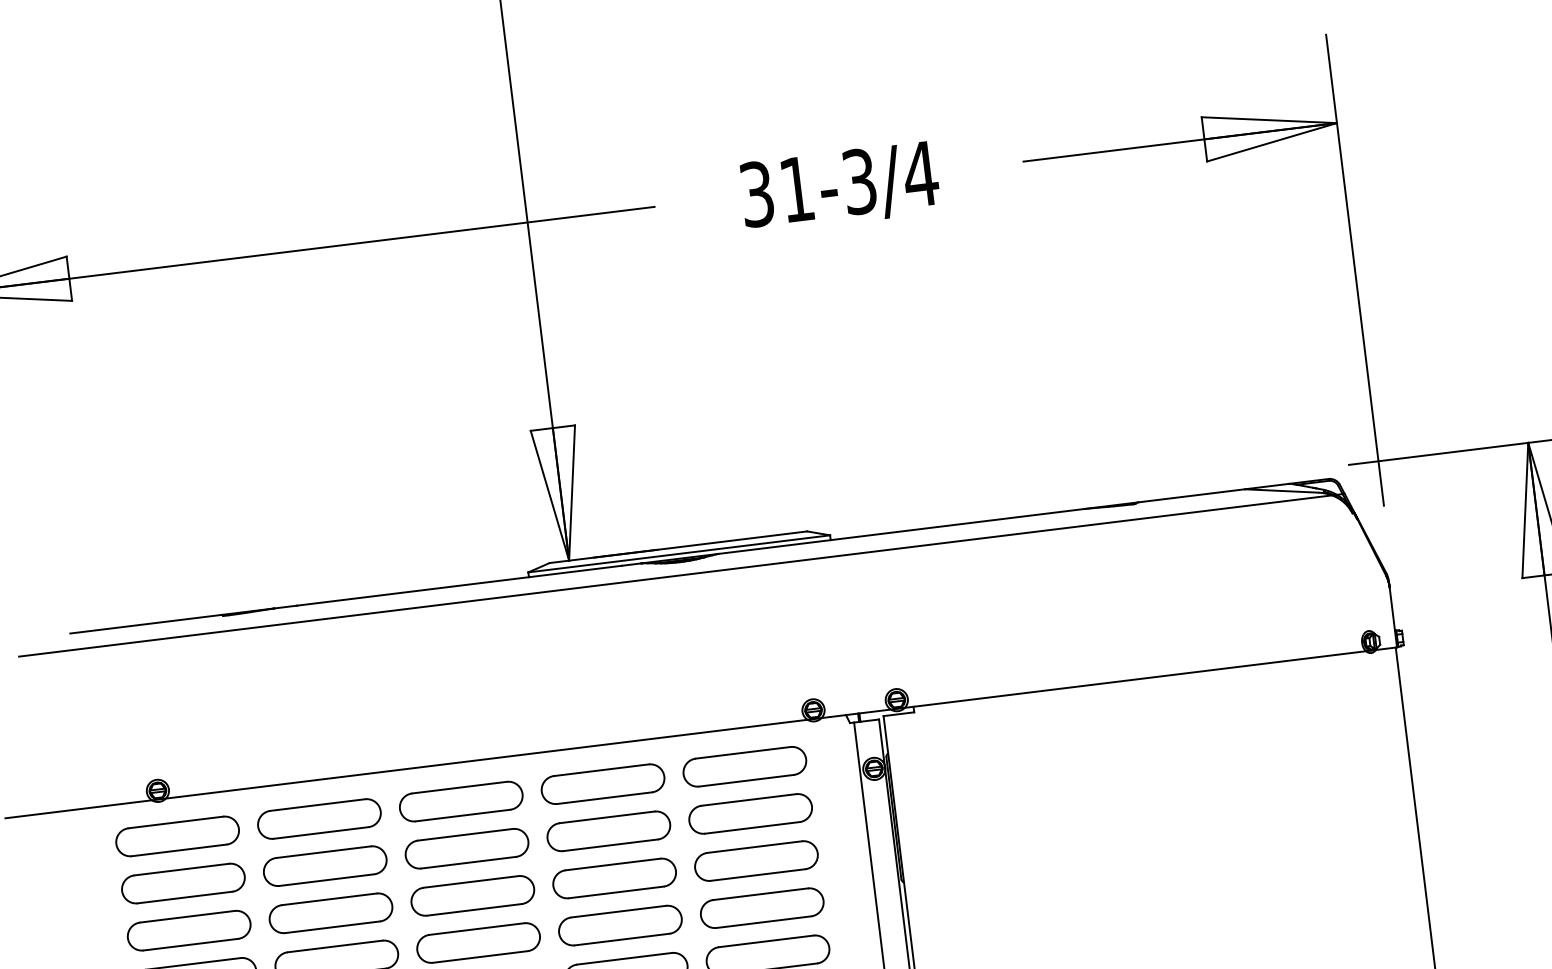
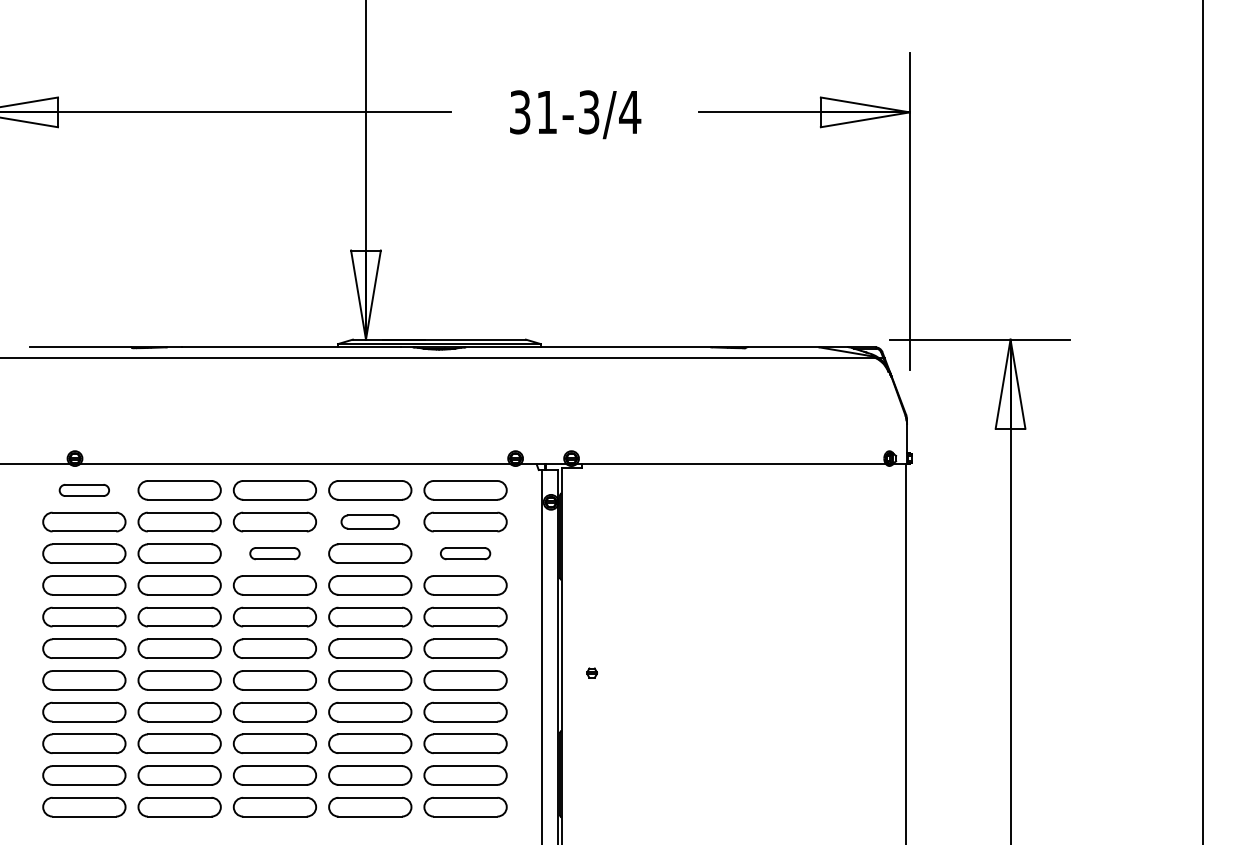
part: (609, 830) -> (370, 521), size x0.7
part: (177, 836) -> (84, 490), size x0.6
part: (756, 860) -> (465, 553), size x0.6
part: (472, 895) -> (274, 553), size x0.6

